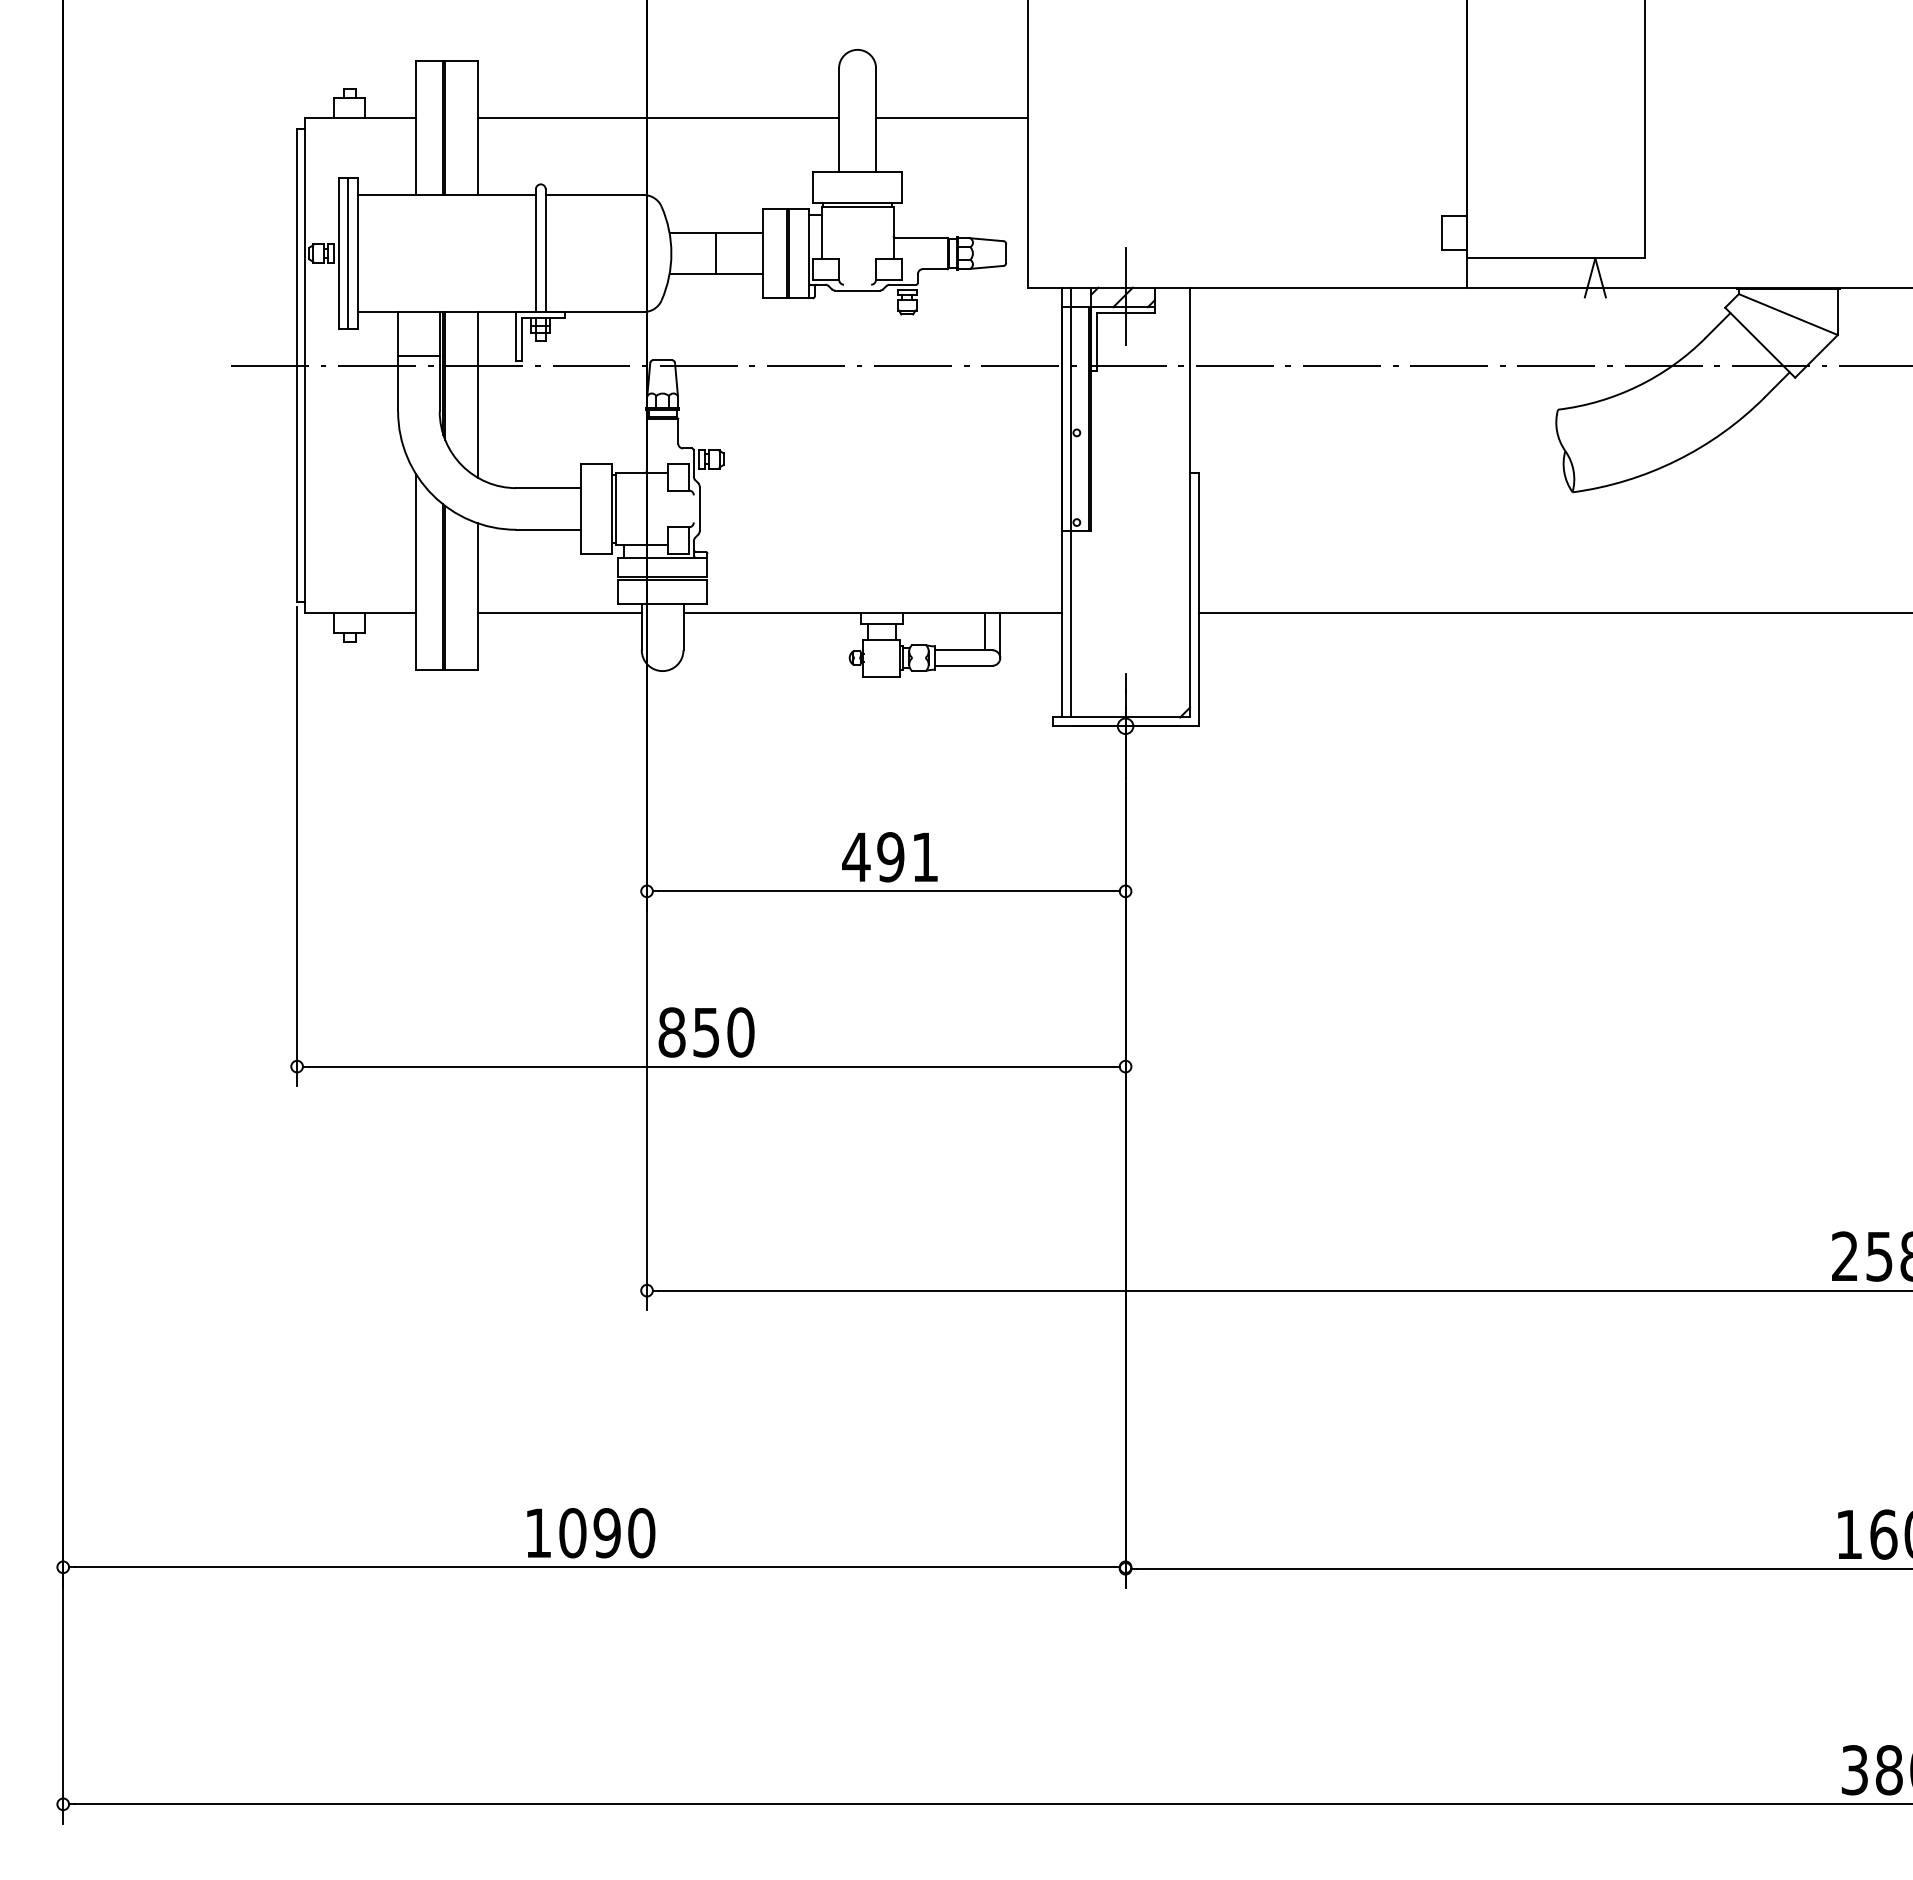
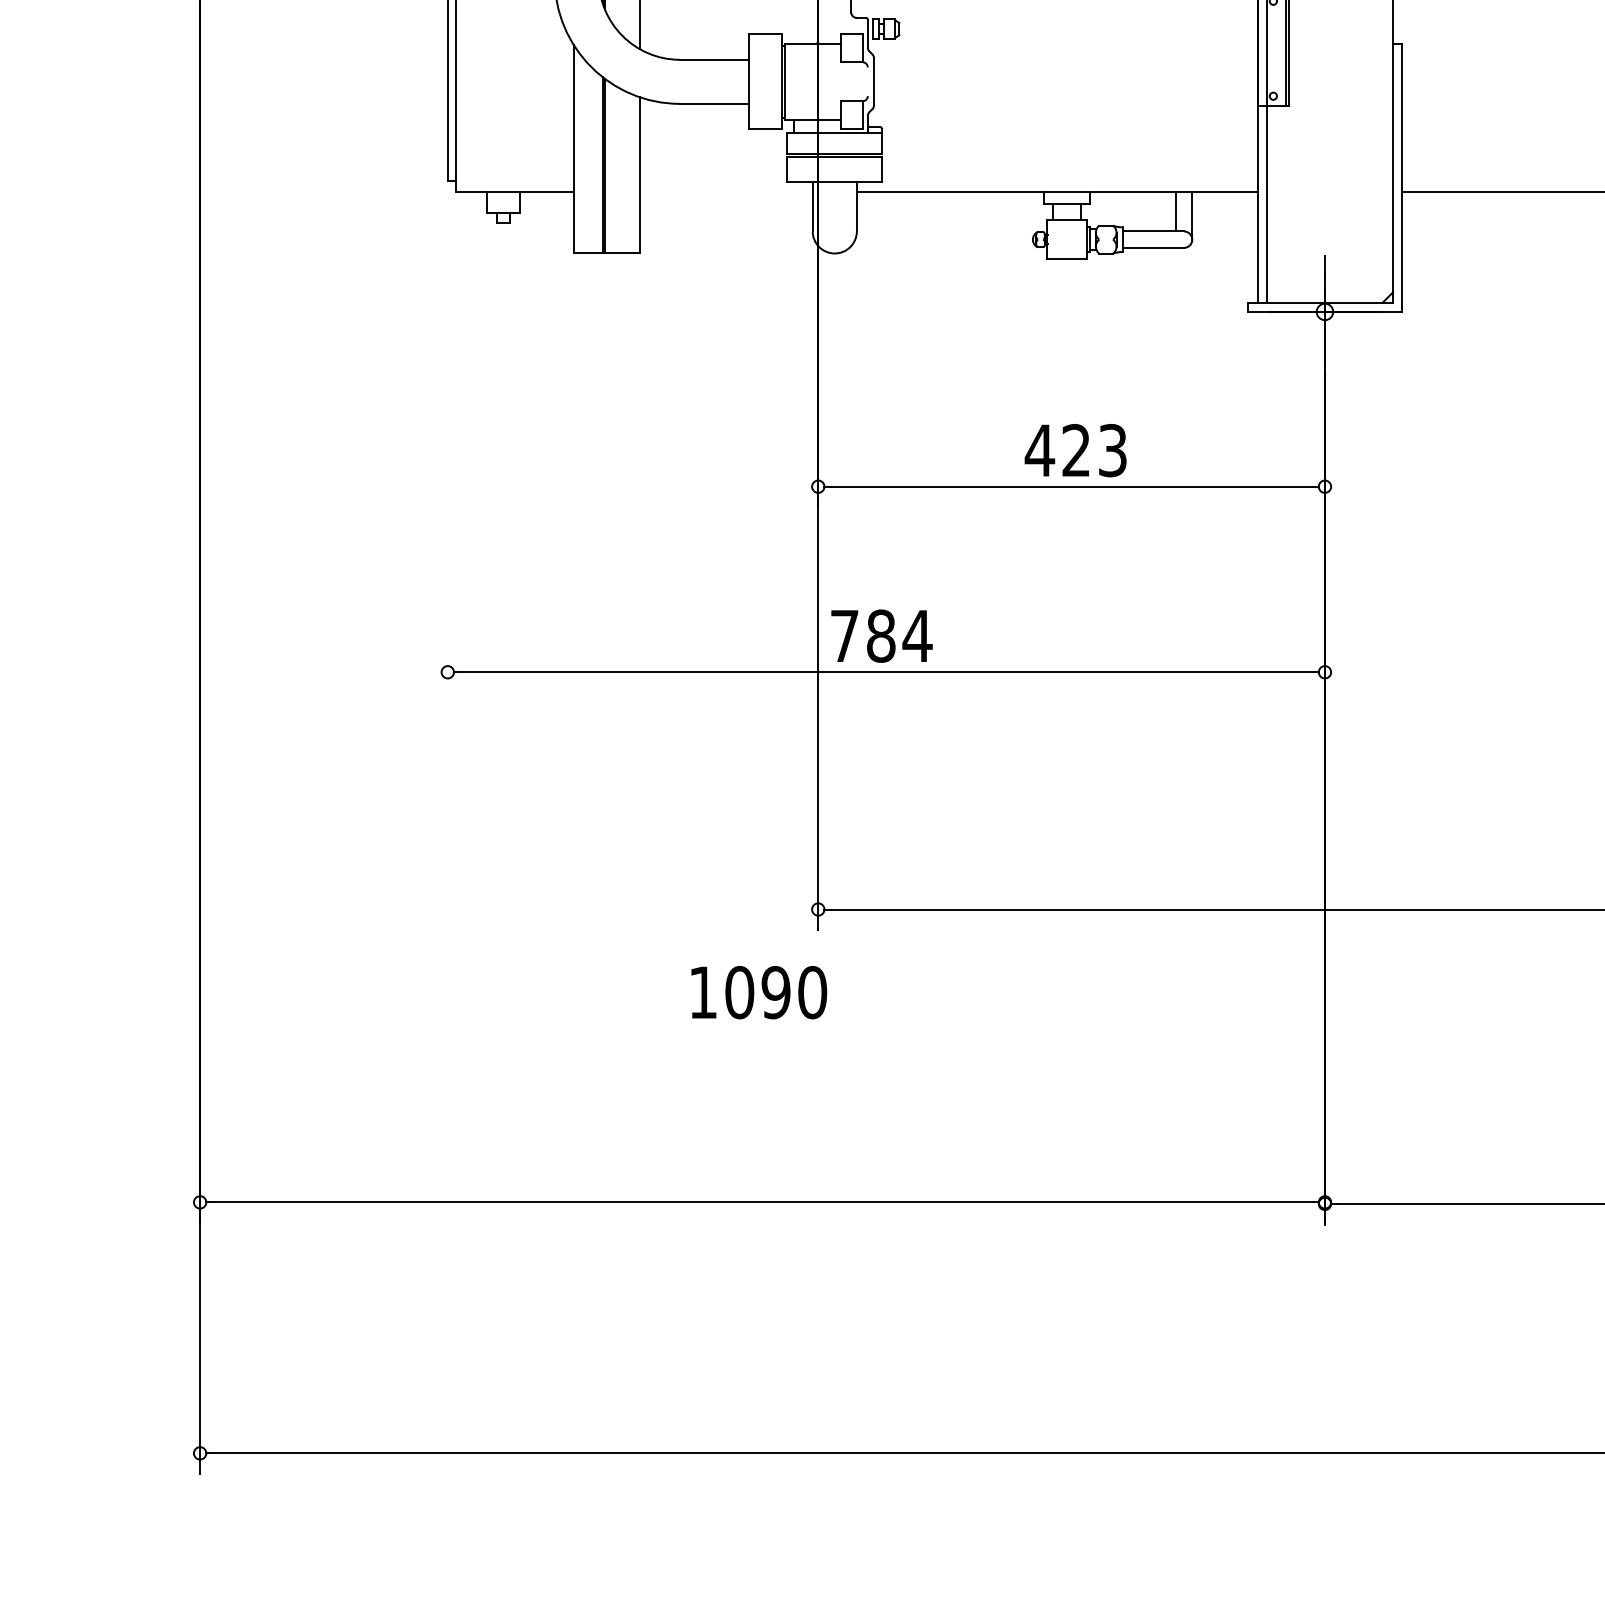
line: (559, 613) -> (725, 192), removed
line: (297, 846) -> (448, 439), removed
text: (907, 857) -> (1094, 450), 491 -> 423
text: (706, 1032) -> (881, 636), 850 -> 784
text: (591, 1533) -> (759, 992), moved

